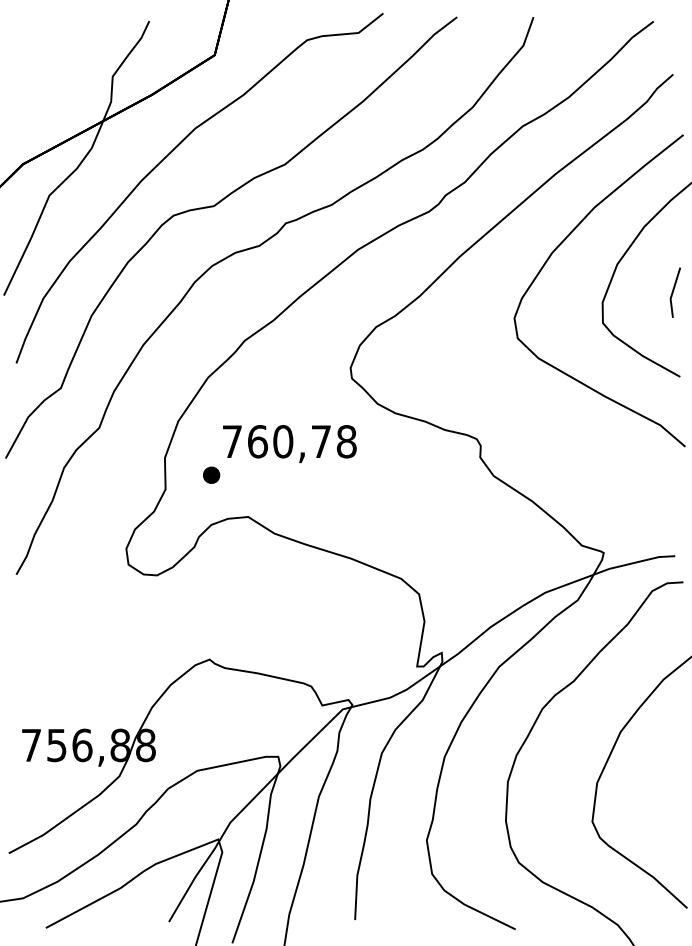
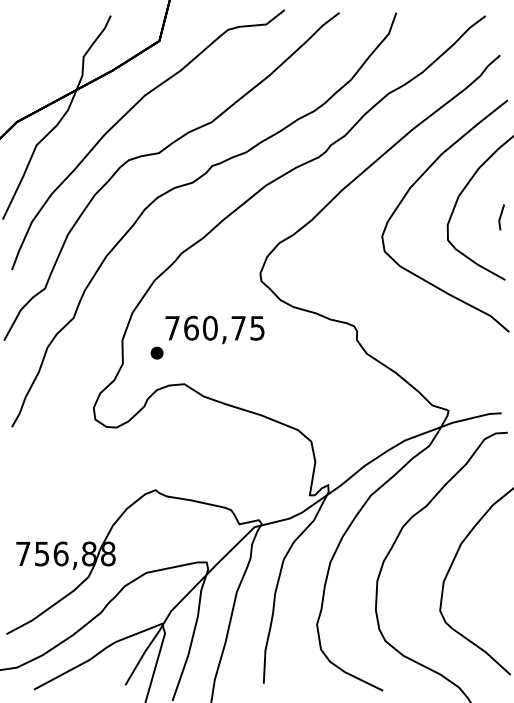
part: (674, 292) -> (501, 217), size x0.7
text: (346, 441) -> (257, 328), 760,78 -> 760,75

